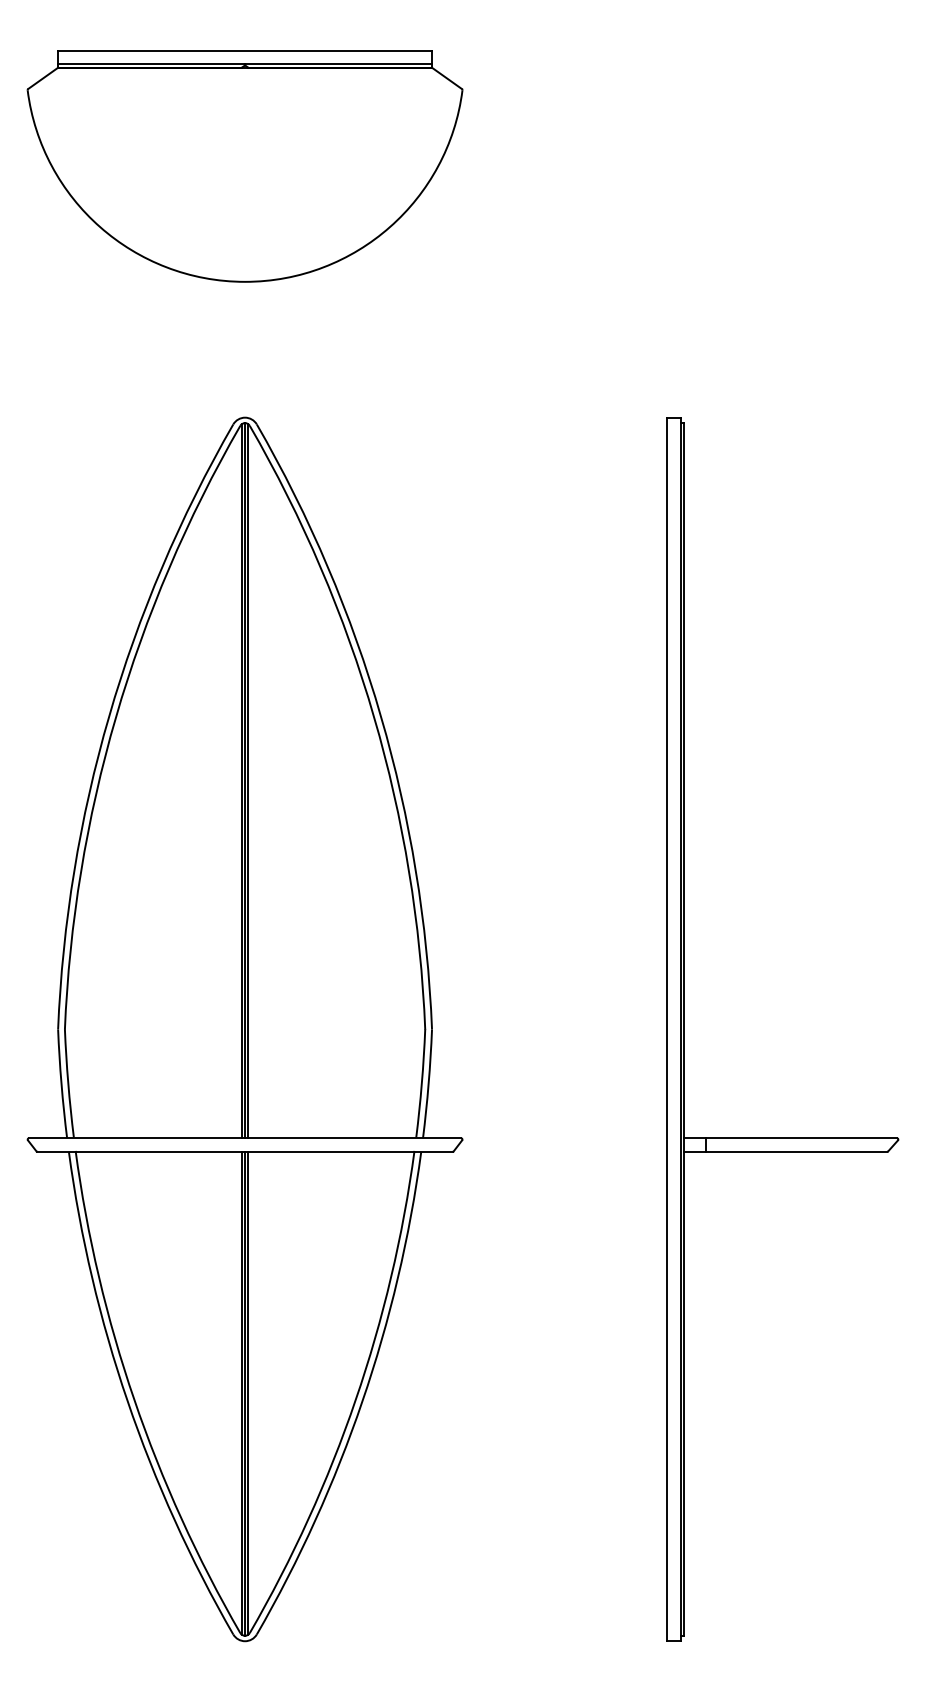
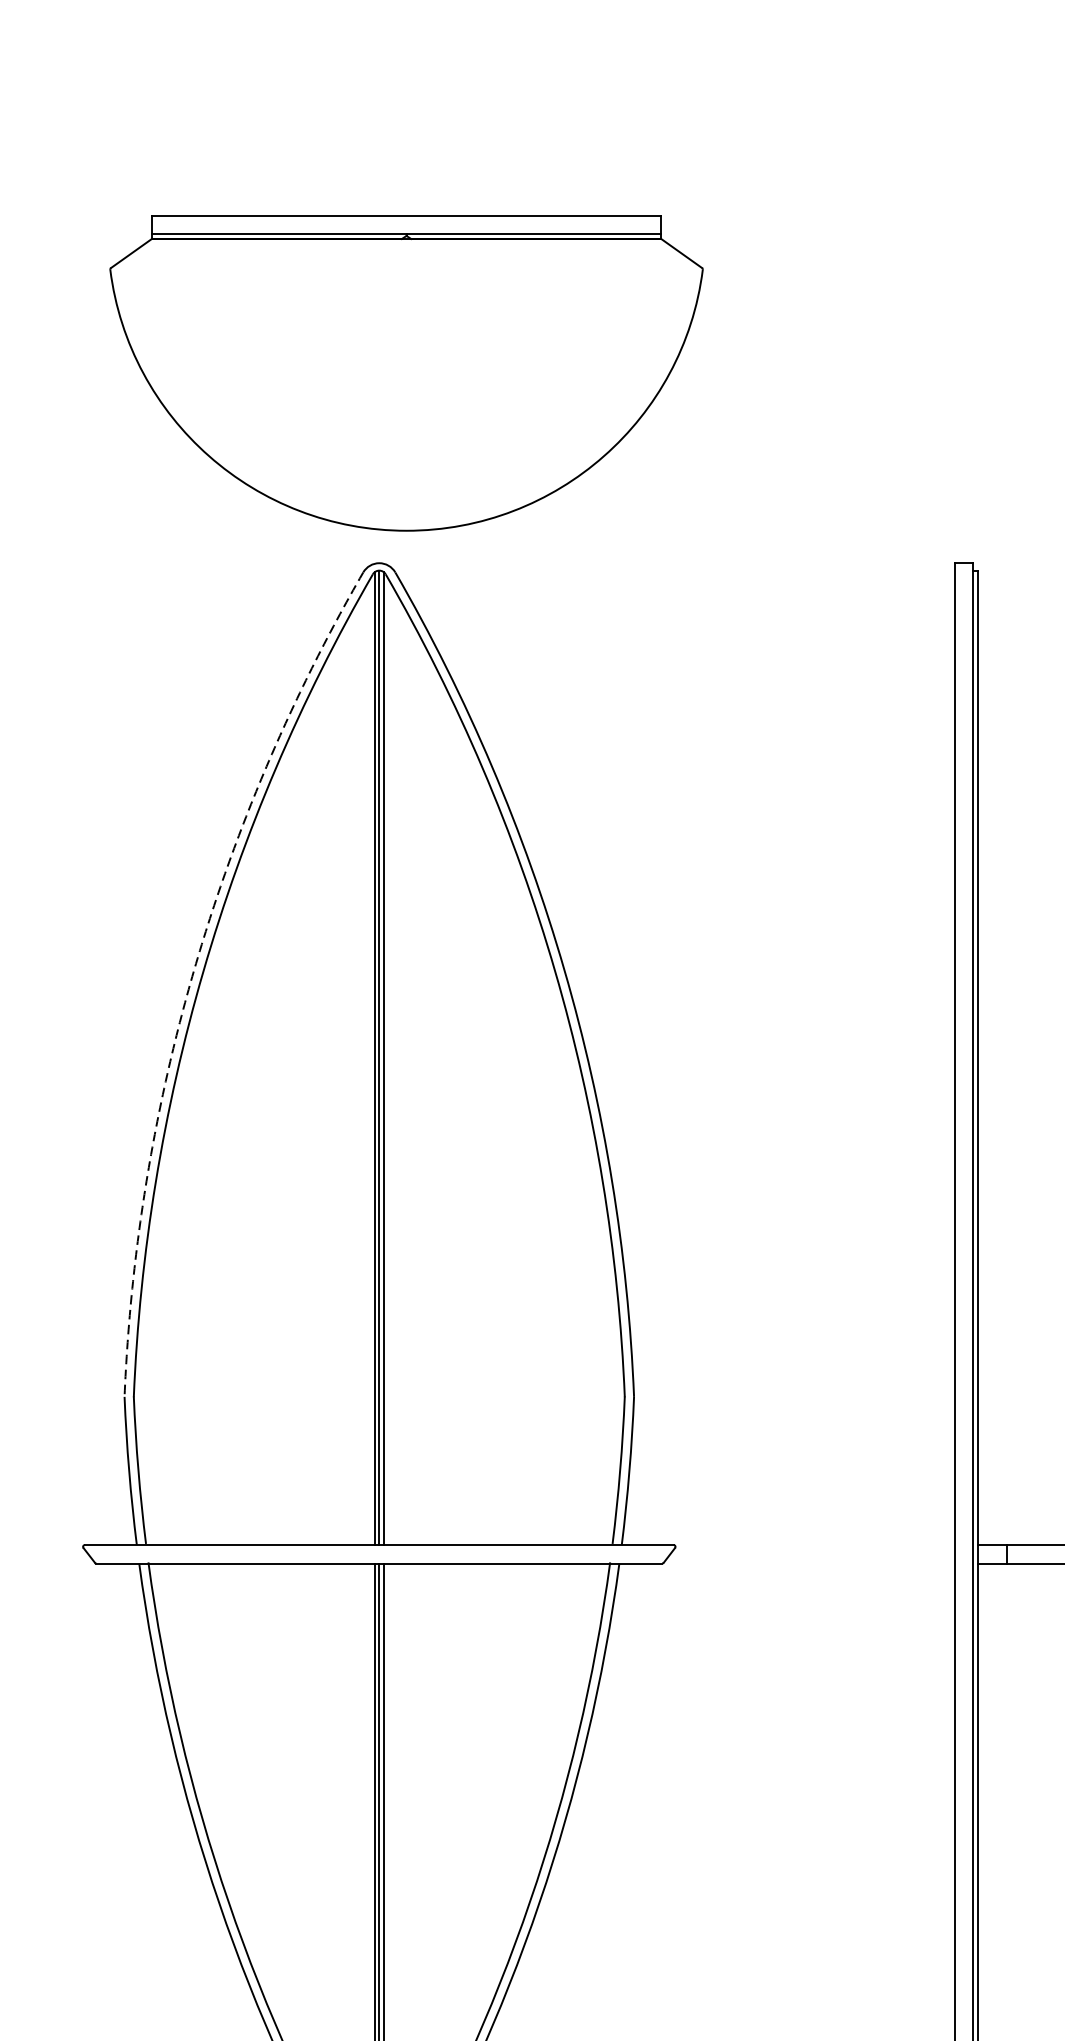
part: (244, 166) -> (405, 373), moved
arc: (109, 716) -> (194, 970), solid -> dashed

